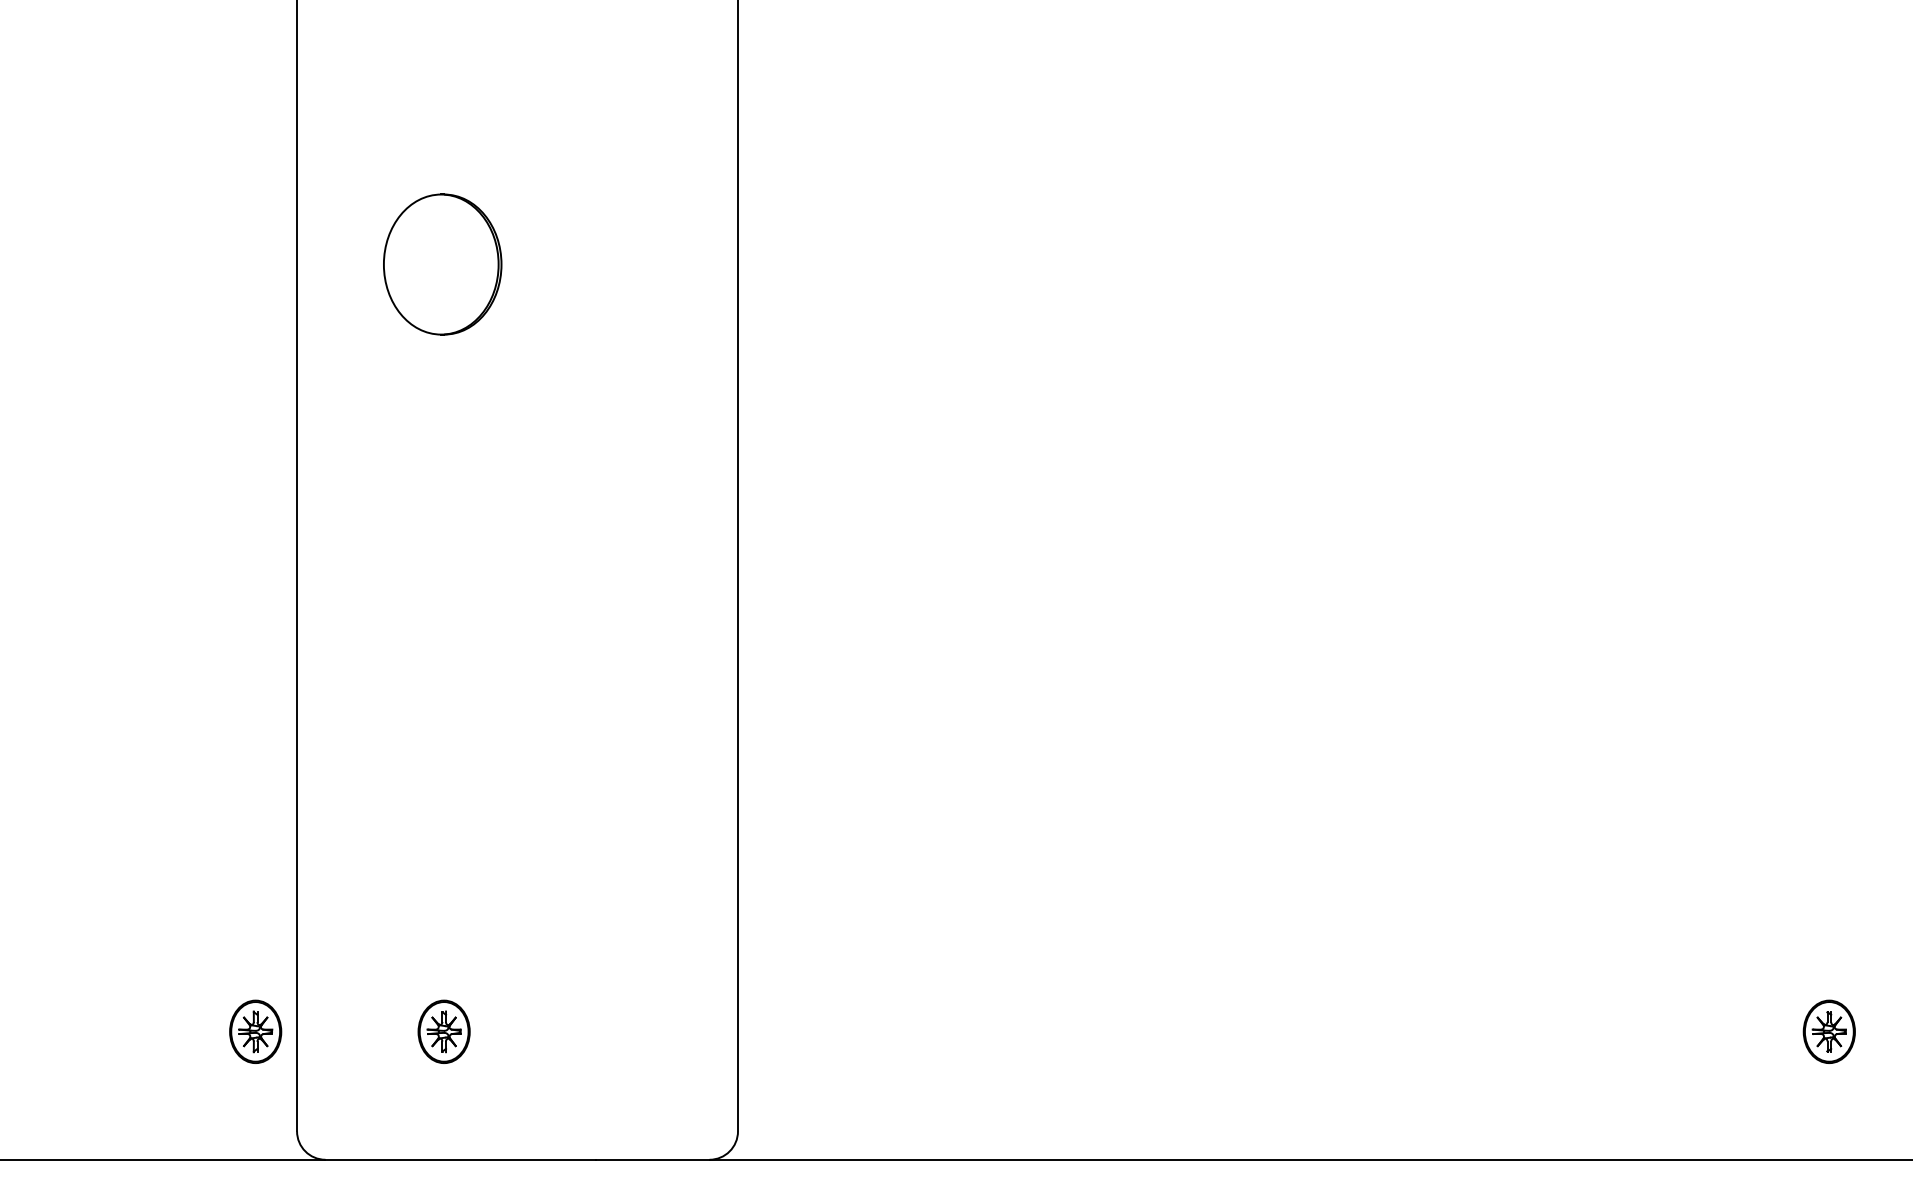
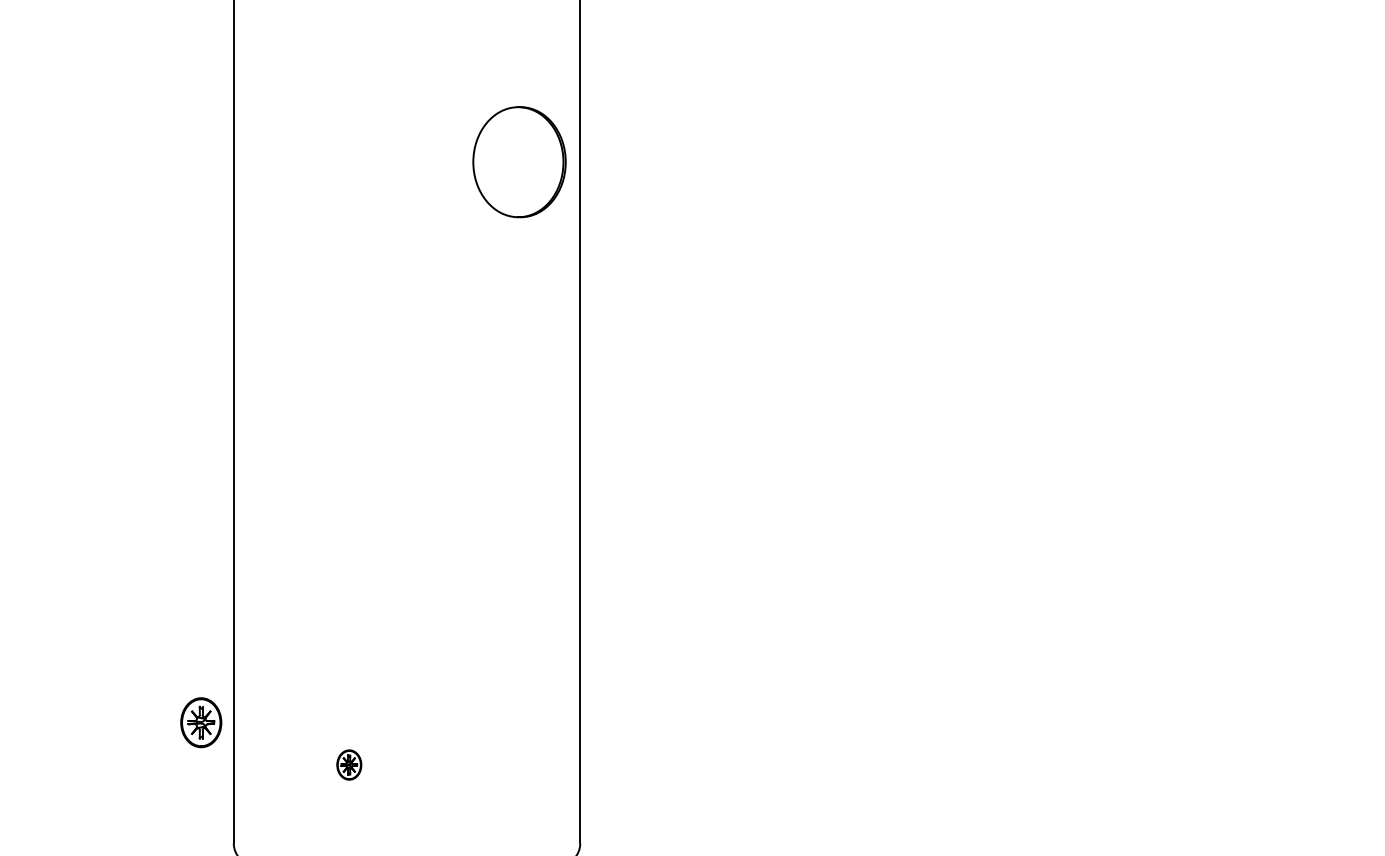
part: (442, 264) -> (519, 162), moved
part: (255, 1031) -> (201, 722), moved
part: (443, 1031) -> (348, 764), size x0.6

